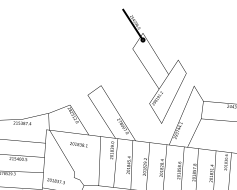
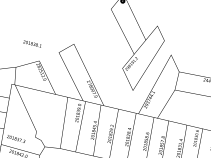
text: (78, 144) -> (32, 43), moved

